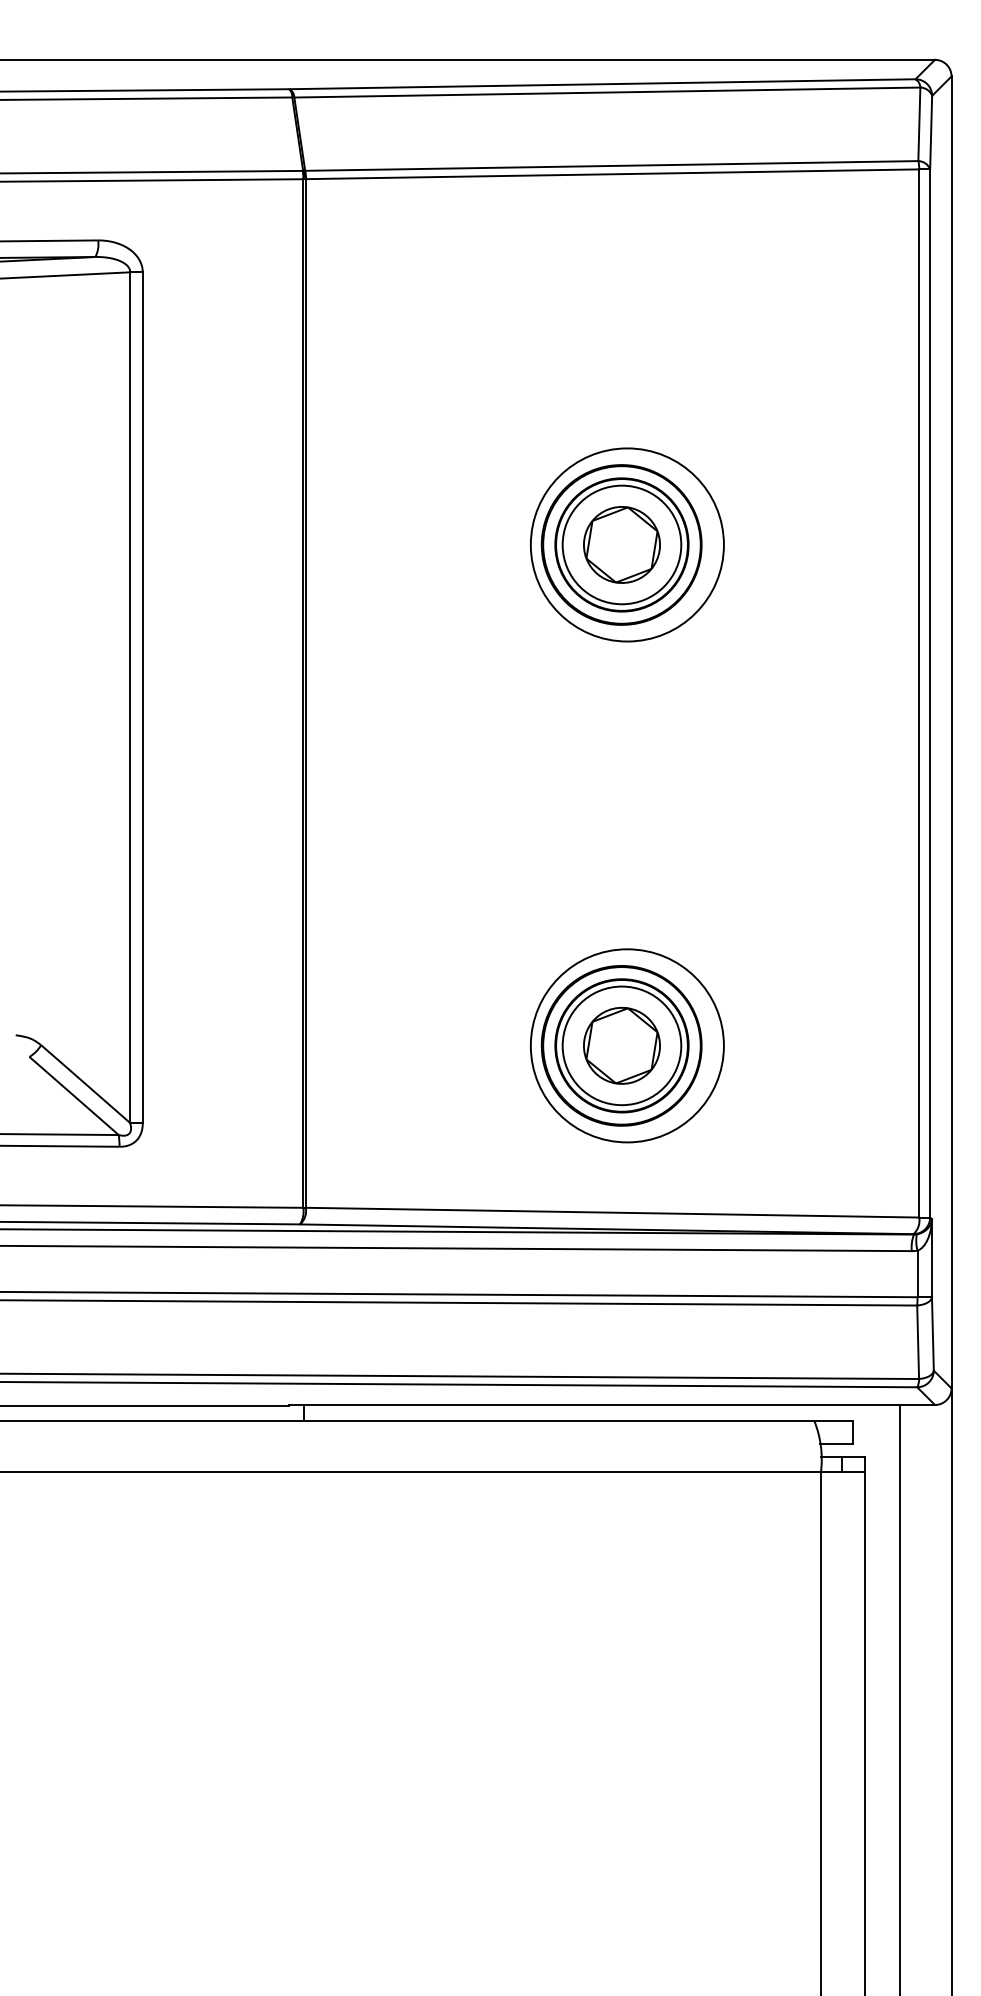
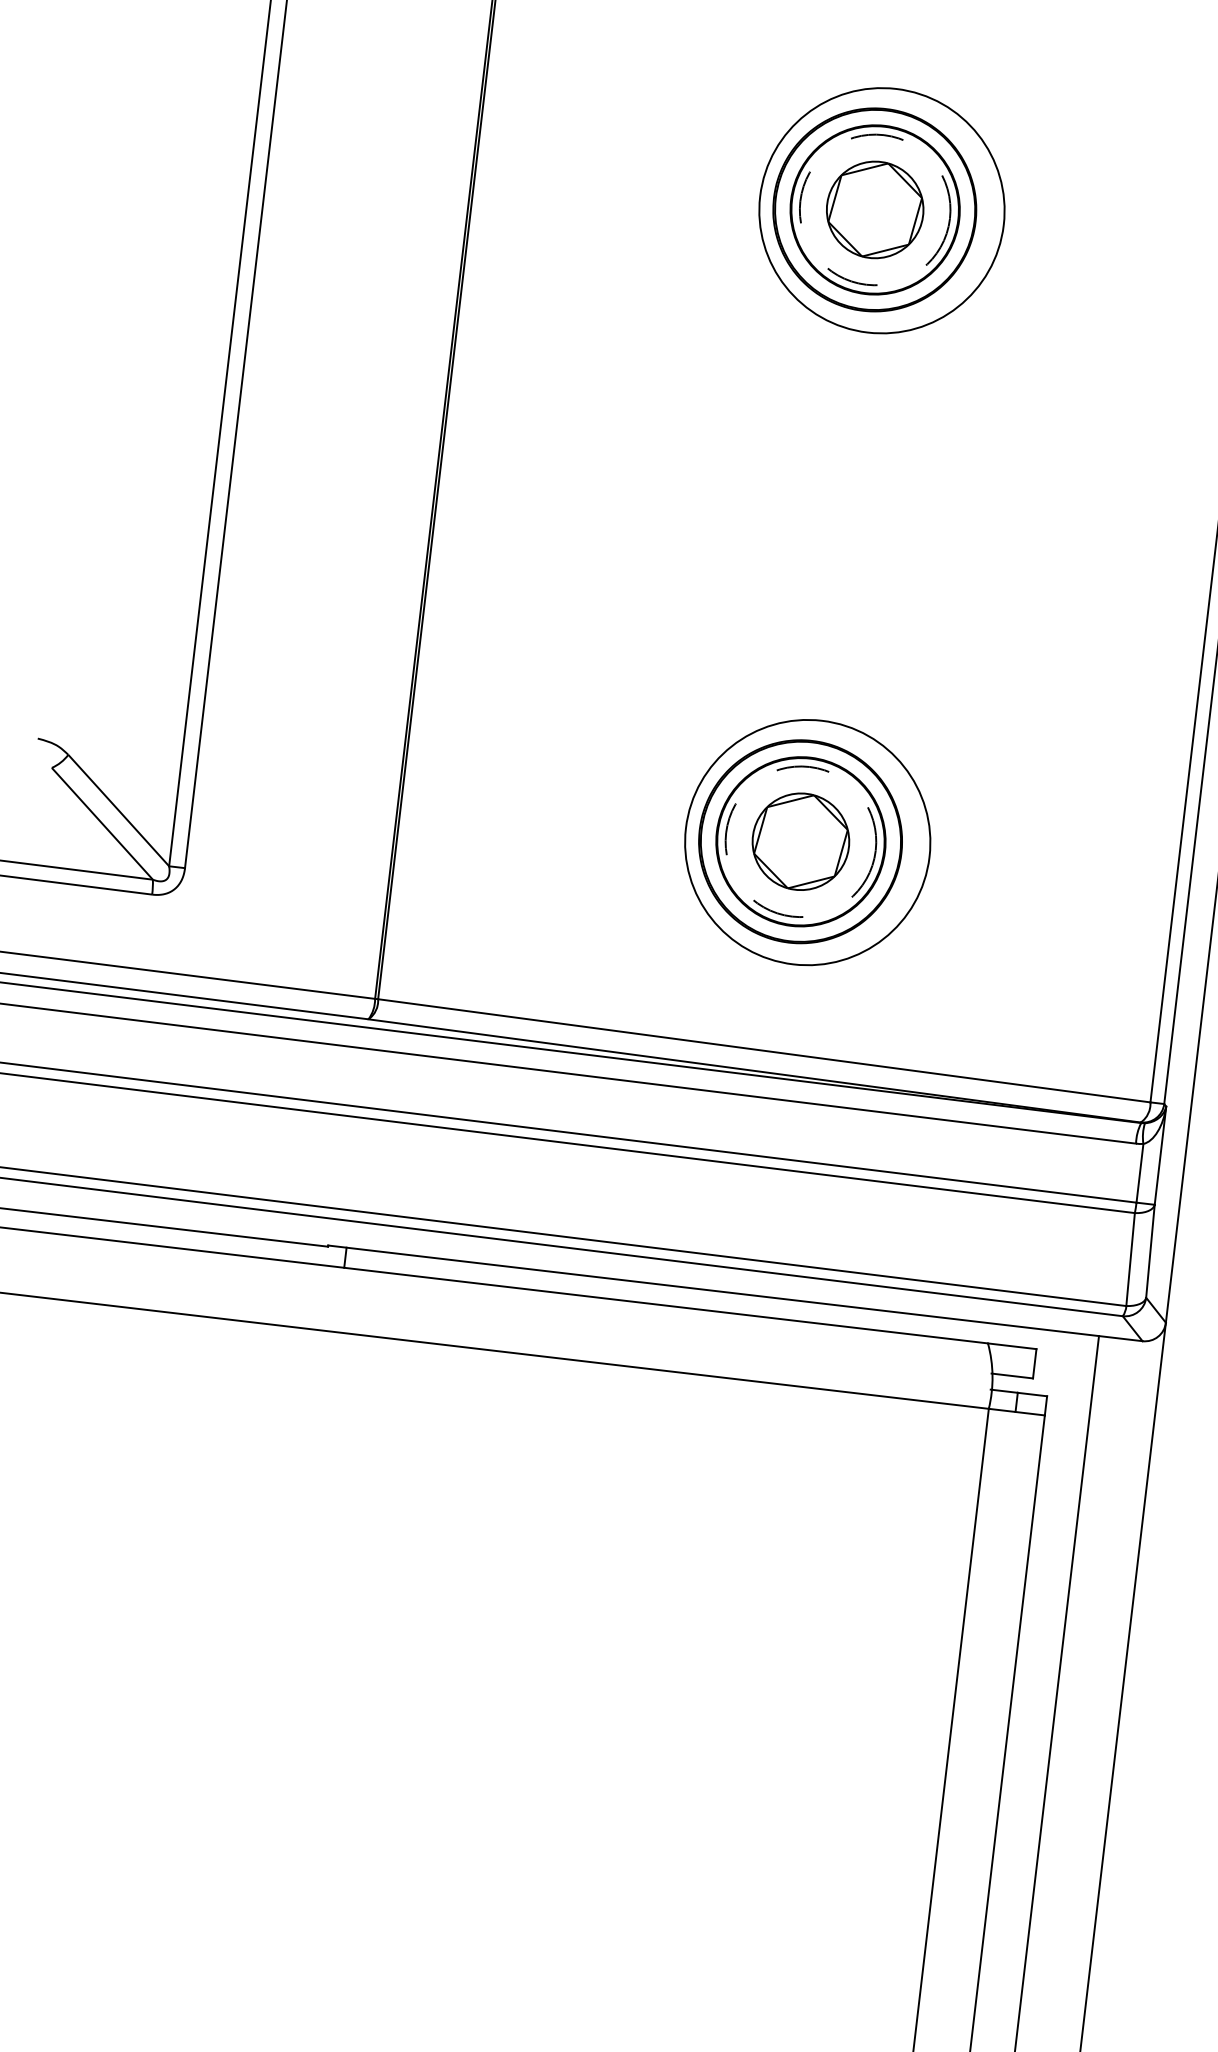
circle: (621, 544) -> (874, 209), solid -> dashed
circle: (621, 1045) -> (800, 841), solid -> dashed

